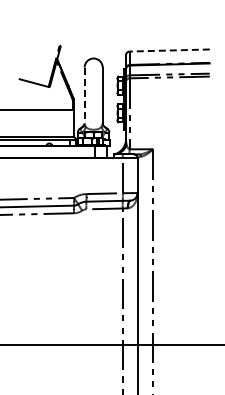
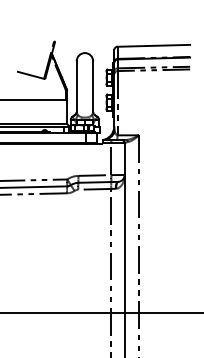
line: (169, 50) -> (153, 45), dashed -> solid
line: (84, 95) -> (76, 86), dashed -> solid

